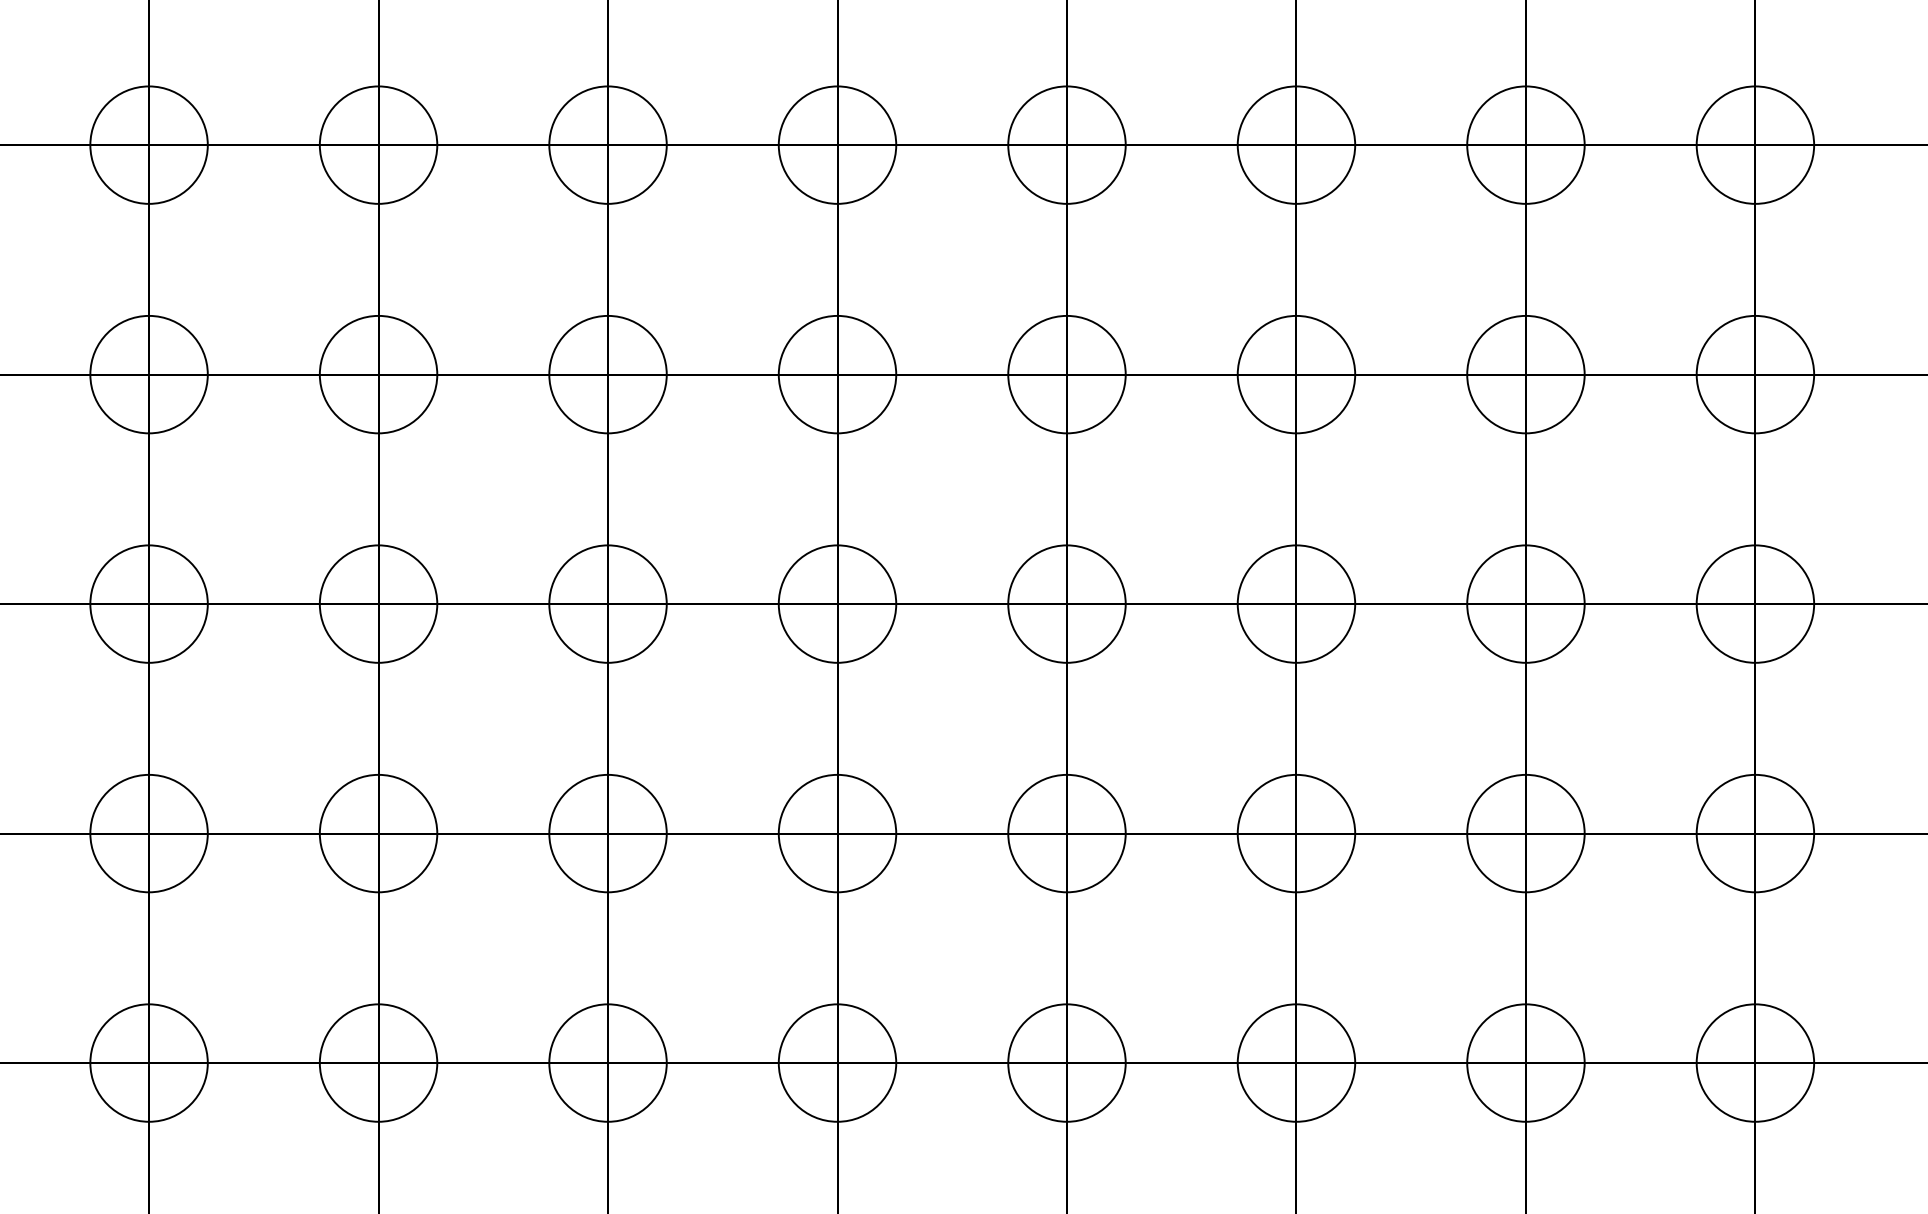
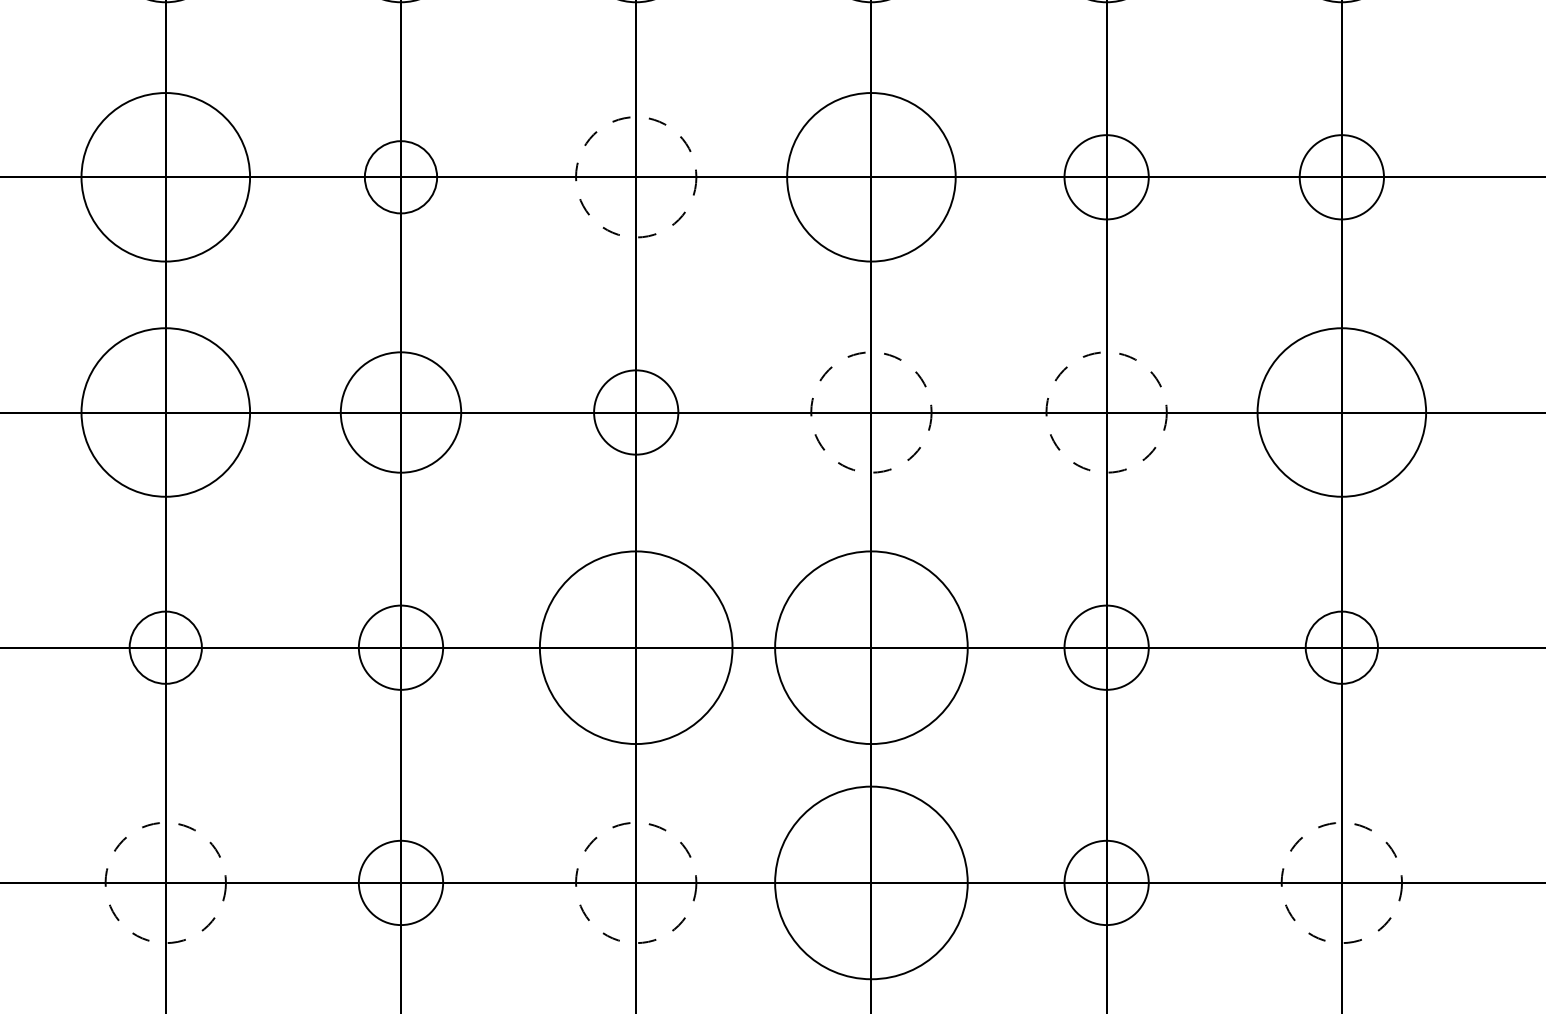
circle: (607, 374) -> (165, 177), size x1.4
circle: (837, 374) -> (400, 177), size x0.6
circle: (1066, 374) -> (635, 177), solid -> dashed
circle: (1296, 374) -> (871, 177), size x1.4
circle: (1525, 374) -> (1106, 177), size x0.7
circle: (1755, 374) -> (1341, 177), size x0.7
circle: (607, 603) -> (165, 411), size x1.4
circle: (1066, 603) -> (635, 411), size x0.7
circle: (1296, 603) -> (871, 411), solid -> dashed
circle: (1525, 603) -> (1106, 411), solid -> dashed
circle: (1755, 603) -> (1341, 411), size x1.4
circle: (607, 833) -> (165, 647), size x0.6
circle: (837, 833) -> (400, 647), size x0.7
circle: (1066, 833) -> (635, 647), size x1.6
circle: (1296, 833) -> (871, 647), size x1.6
circle: (1525, 833) -> (1106, 647), size x0.7
circle: (1755, 833) -> (1341, 647), size x0.6
circle: (607, 1062) -> (165, 882), solid -> dashed
circle: (837, 1062) -> (400, 882), size x0.7
circle: (1066, 1062) -> (635, 882), solid -> dashed
circle: (1296, 1062) -> (871, 882), size x1.6
circle: (1525, 1062) -> (1106, 882), size x0.7
circle: (1755, 1062) -> (1341, 882), solid -> dashed

